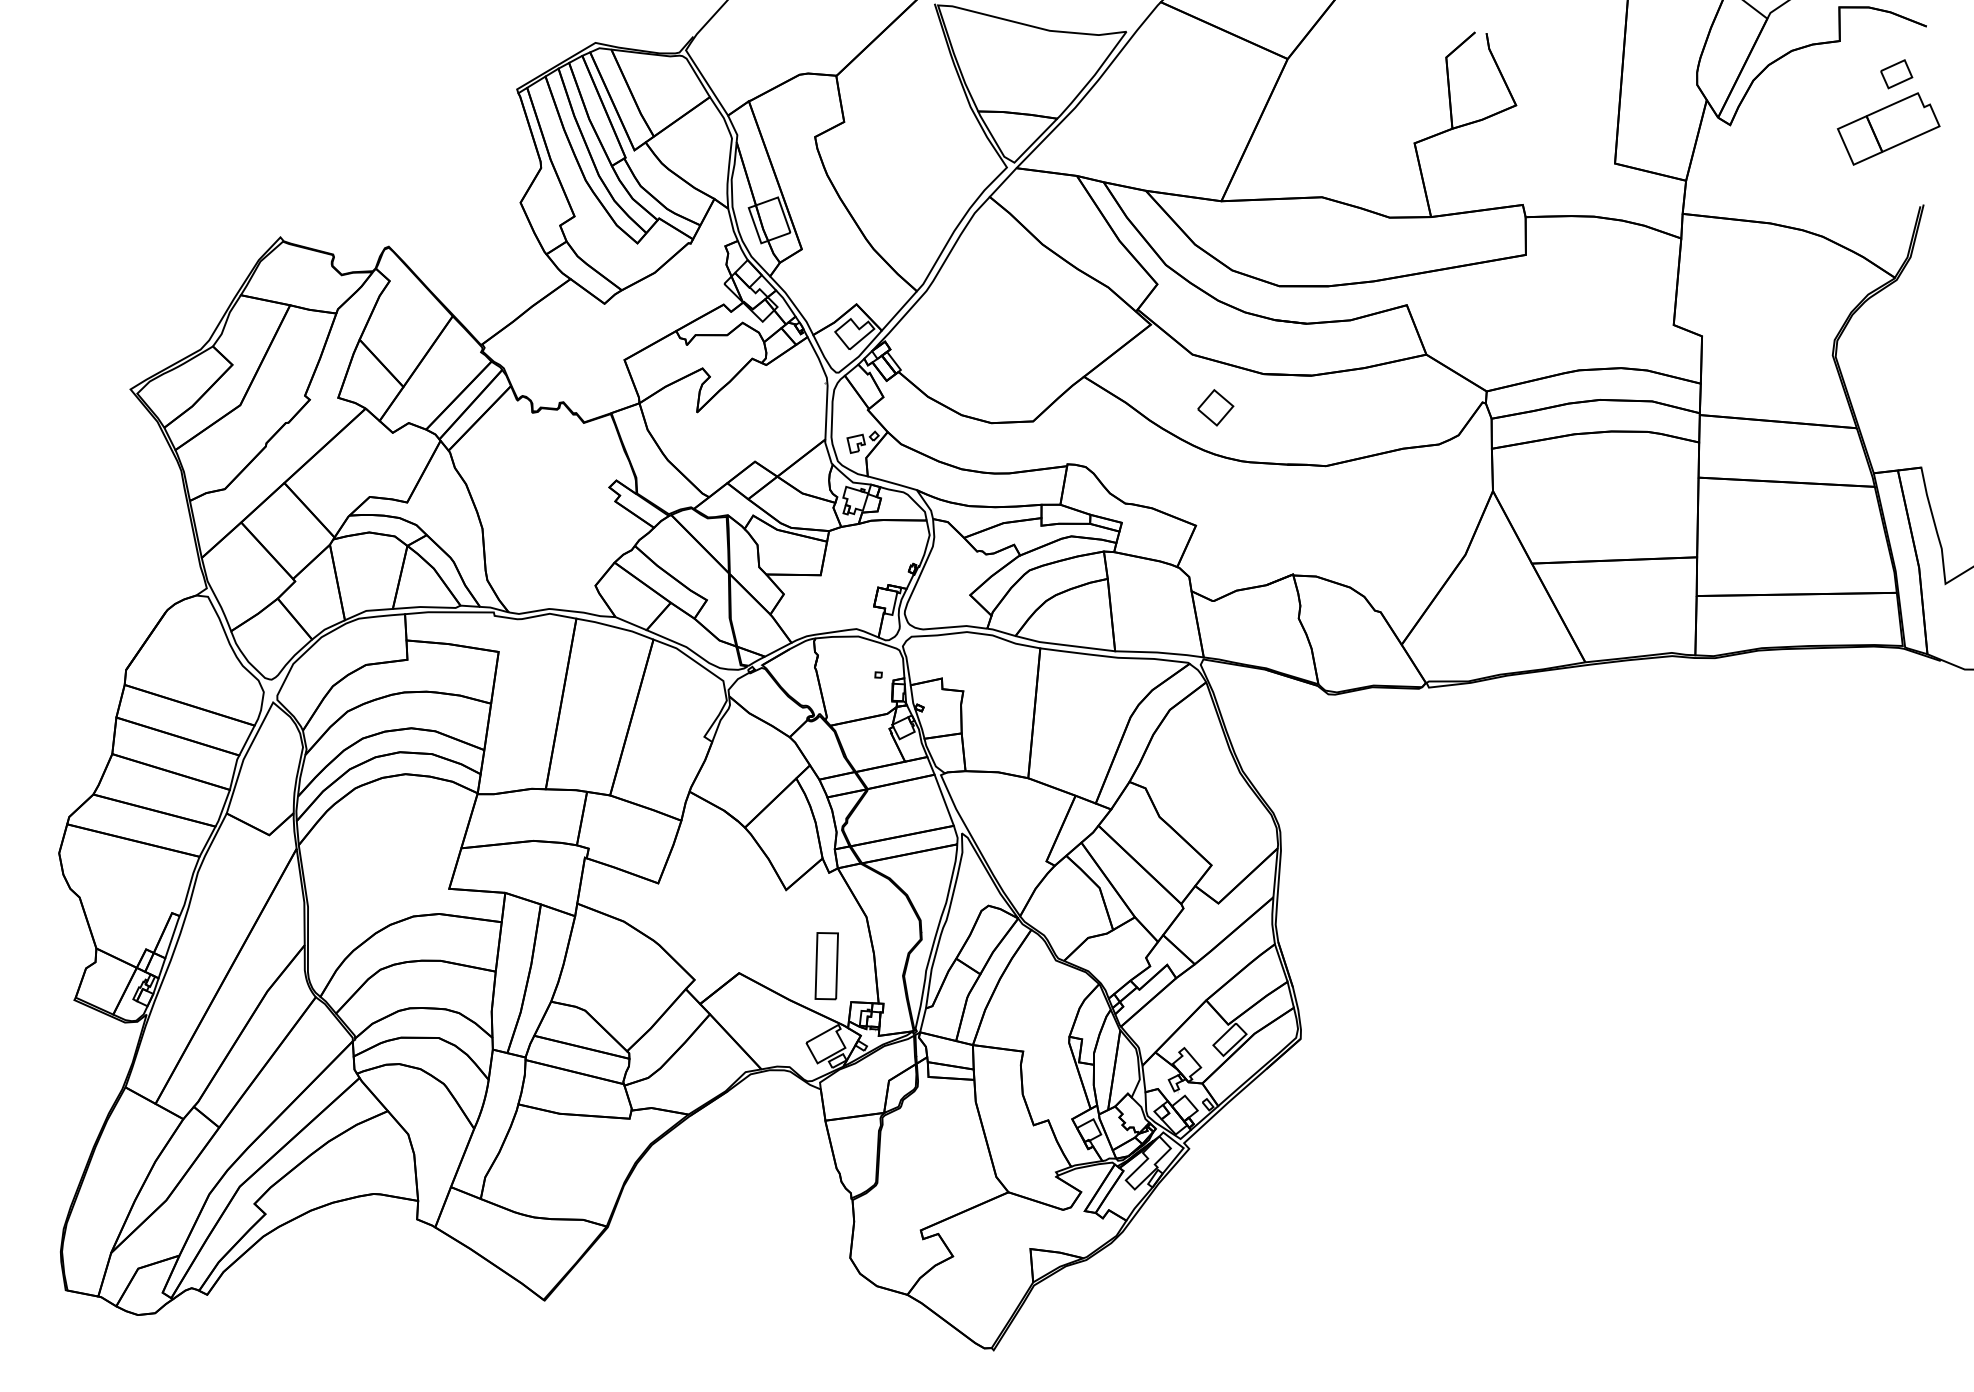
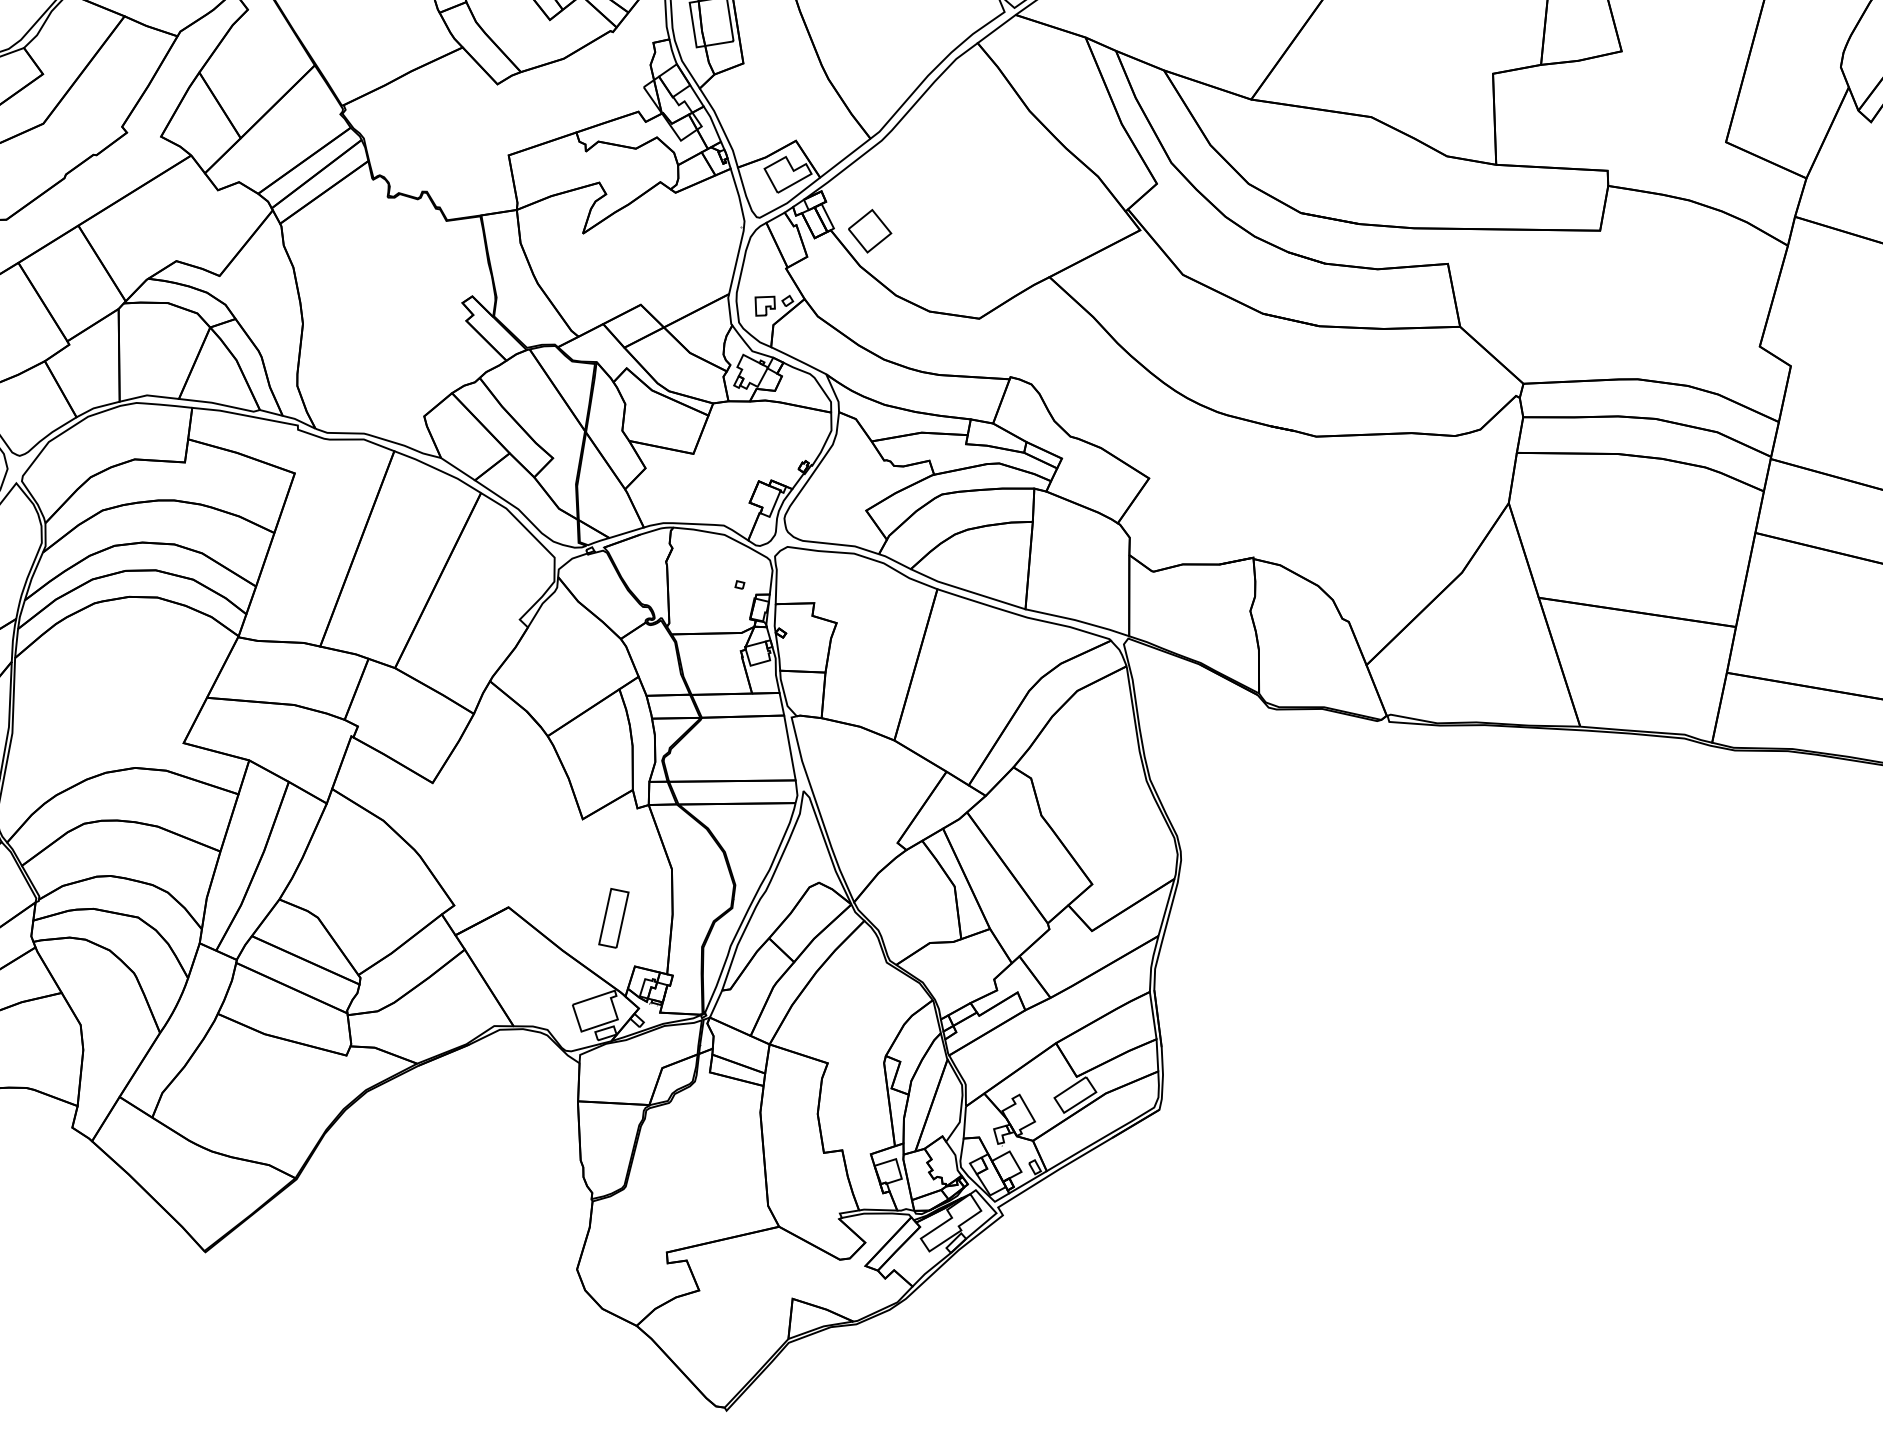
part: (1215, 407) -> (869, 230), moved
part: (826, 965) -> (613, 917), size x0.71

